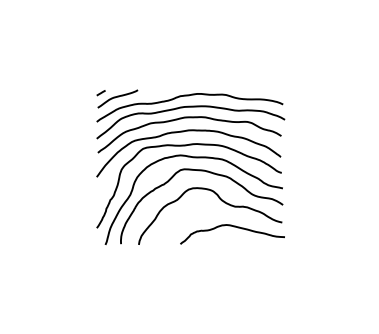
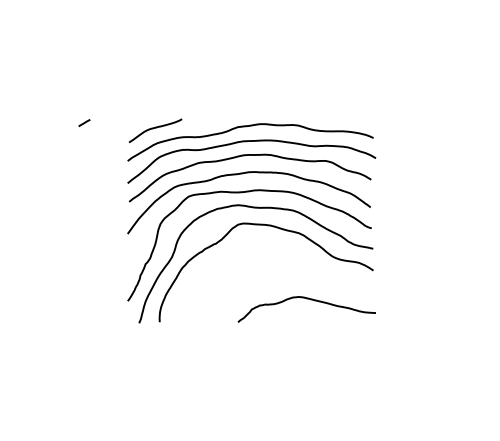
line: (101, 92) -> (84, 122), moved
curve: (221, 201) -> (292, 265), removed

